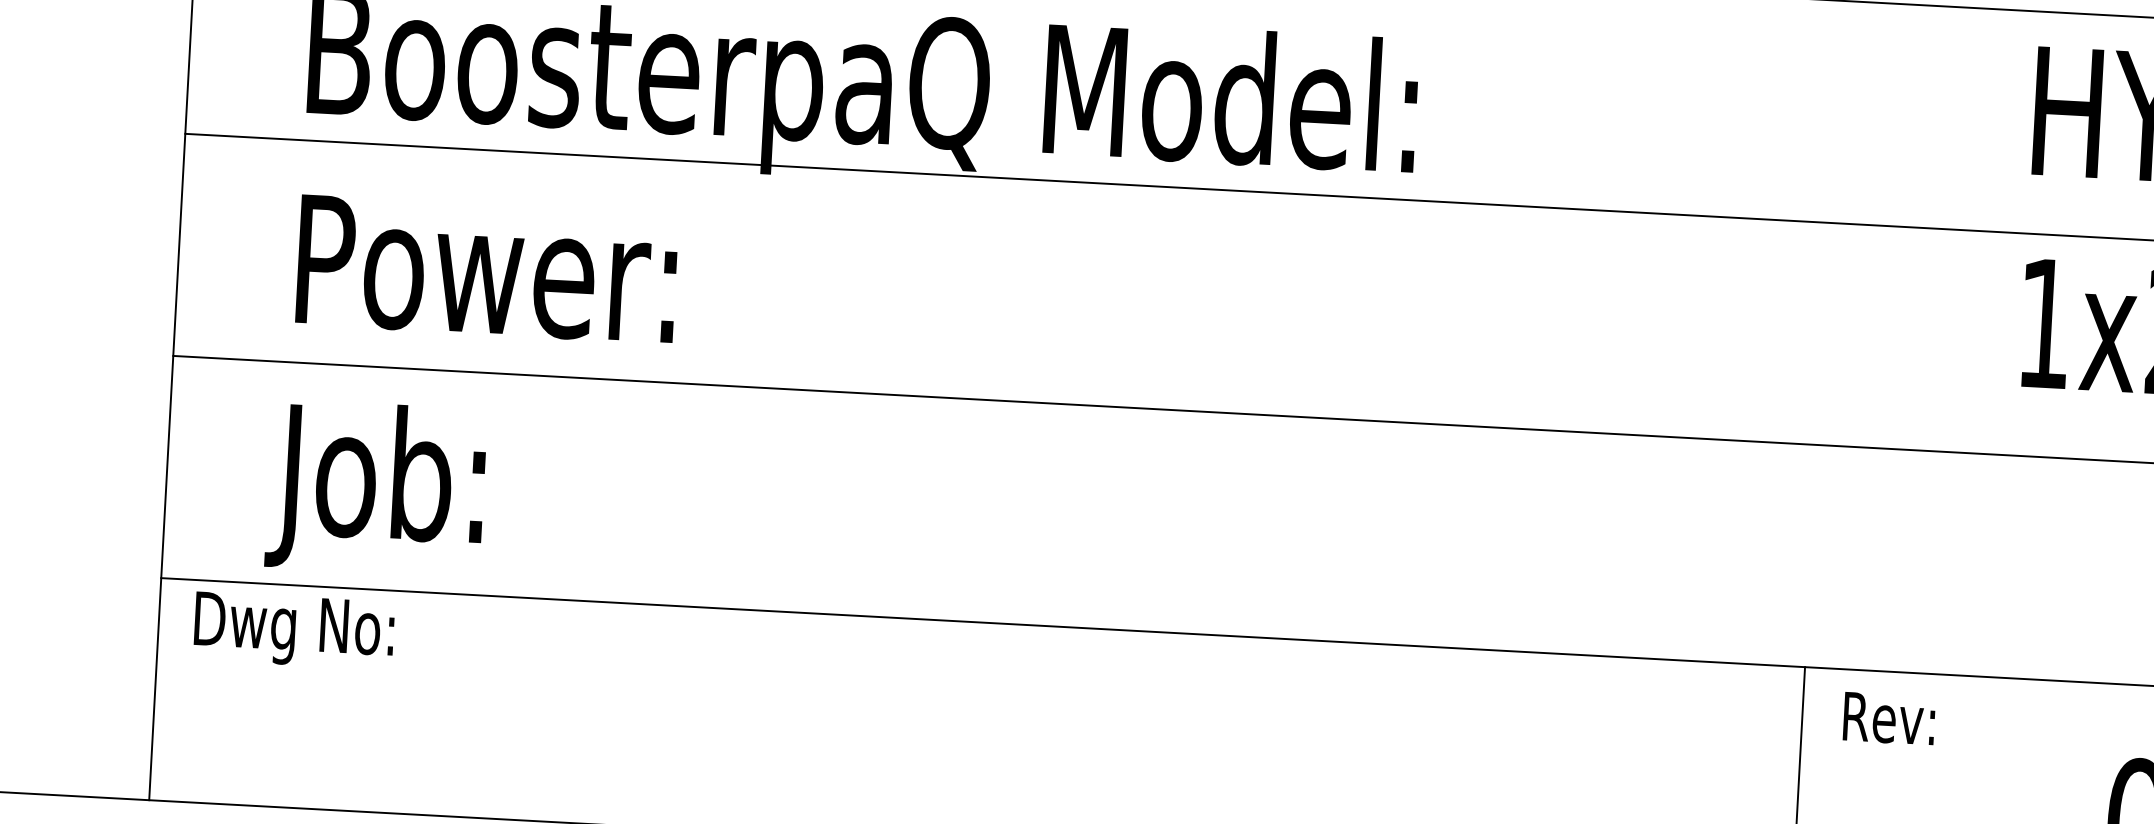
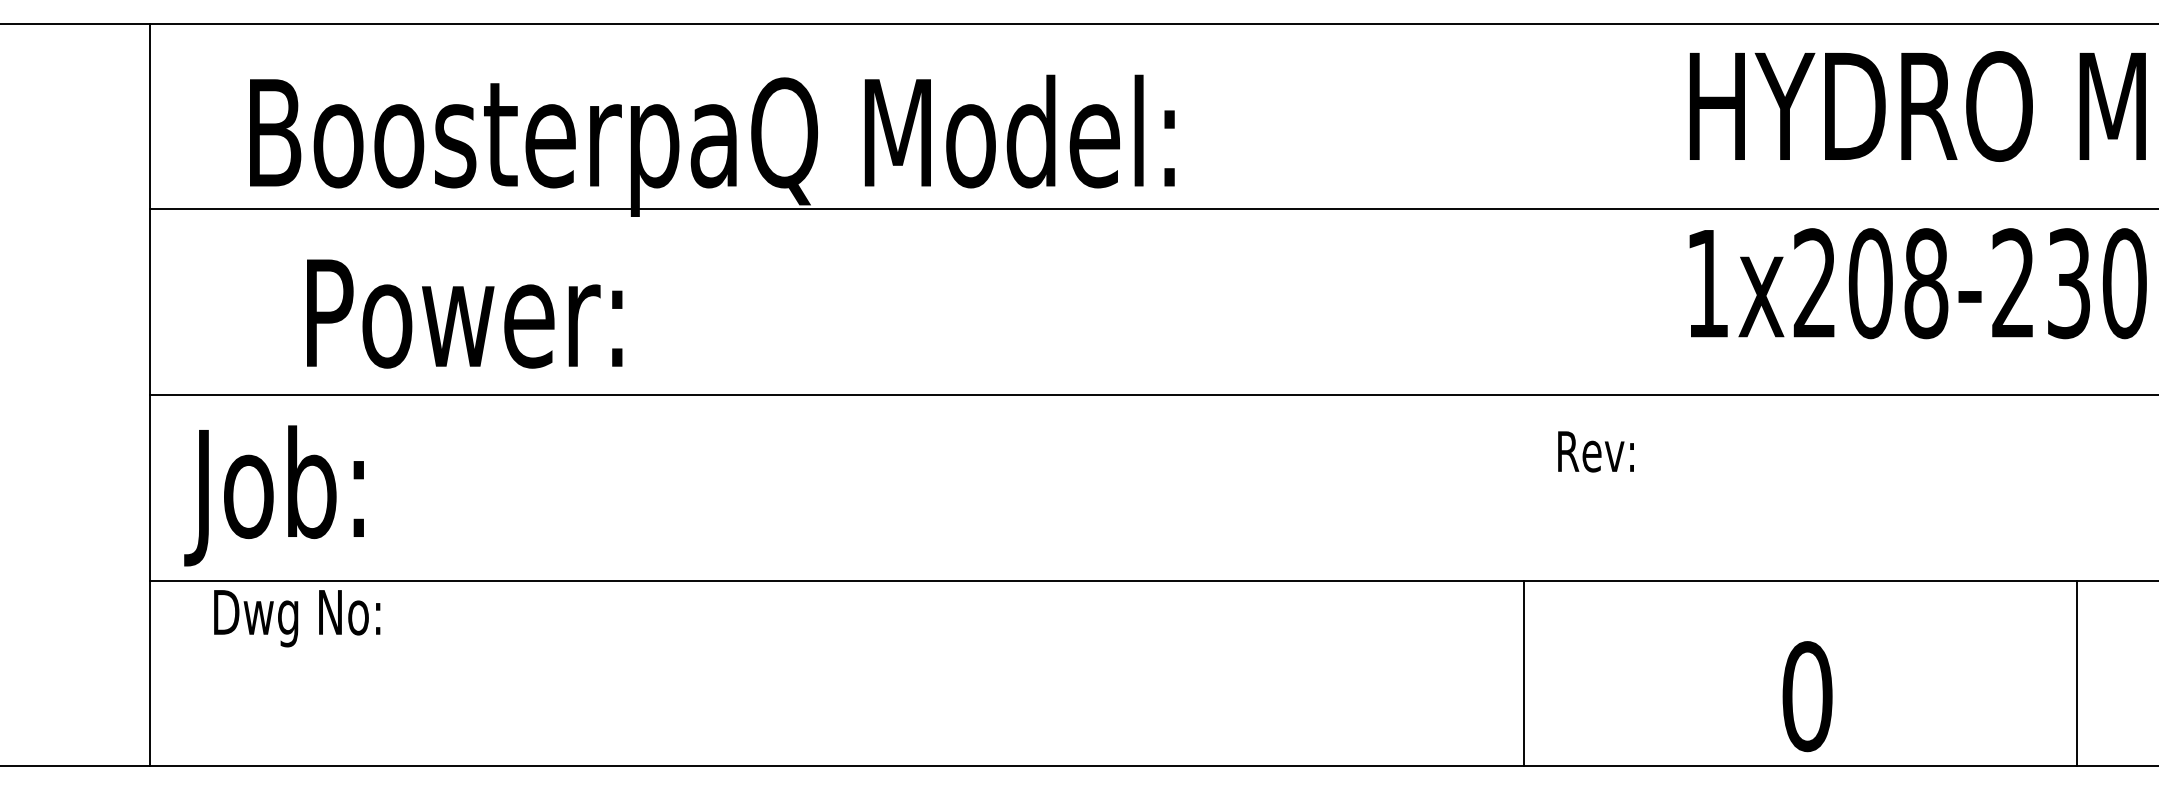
text: (486, 269) -> (464, 313), moved
text: (375, 487) -> (273, 495), moved
text: (294, 630) -> (297, 618), moved
text: (1888, 718) -> (1595, 451), moved

